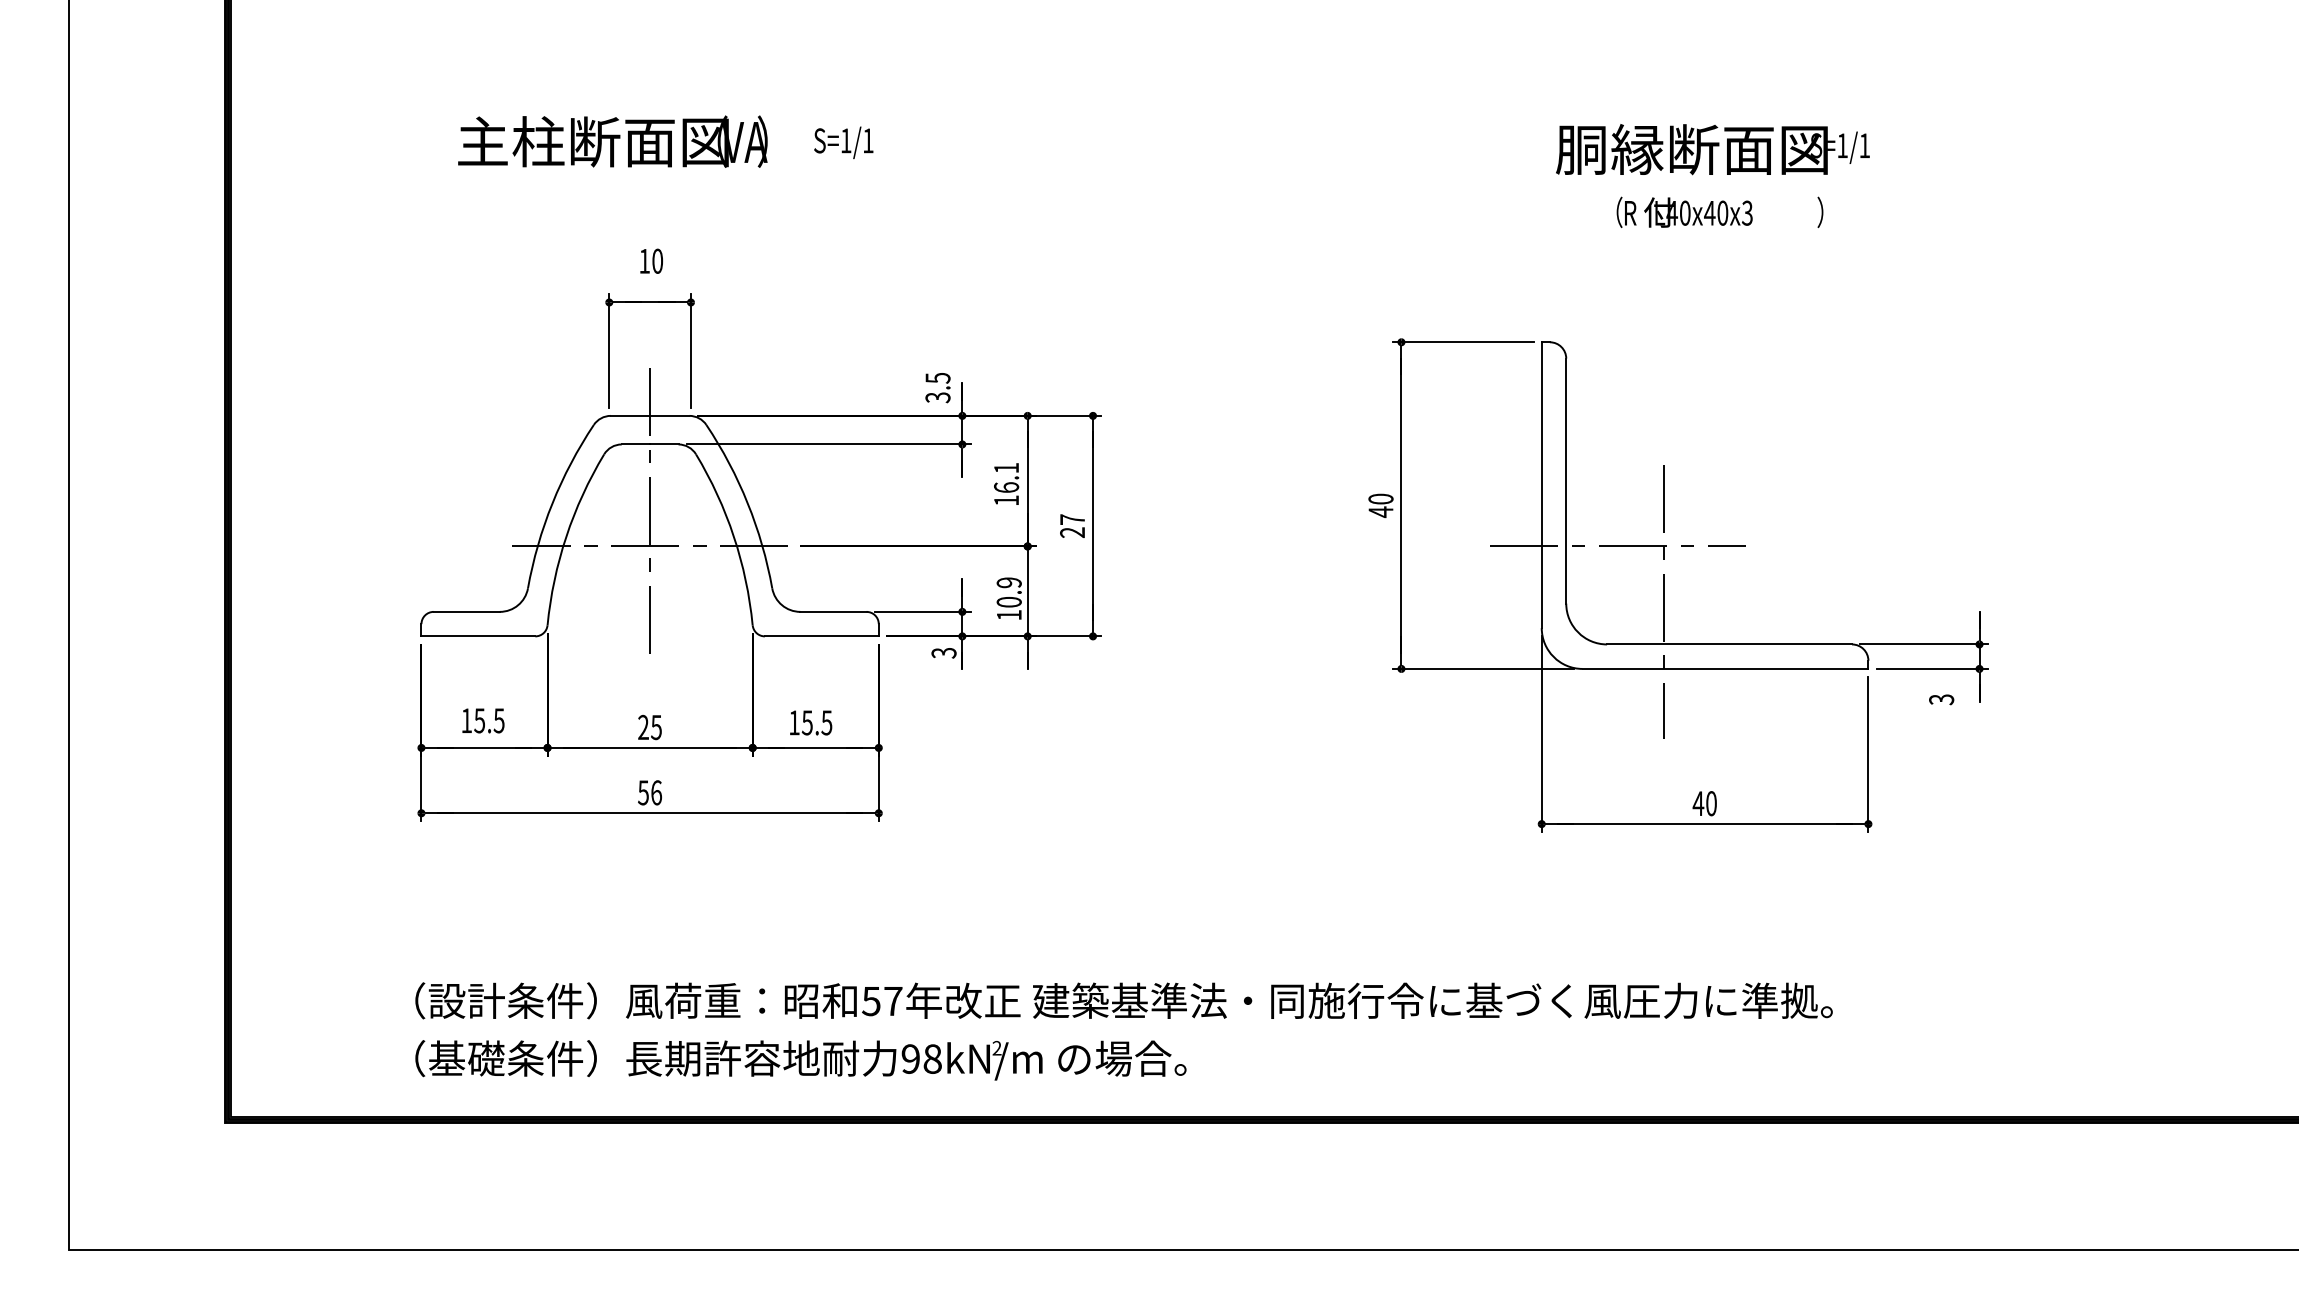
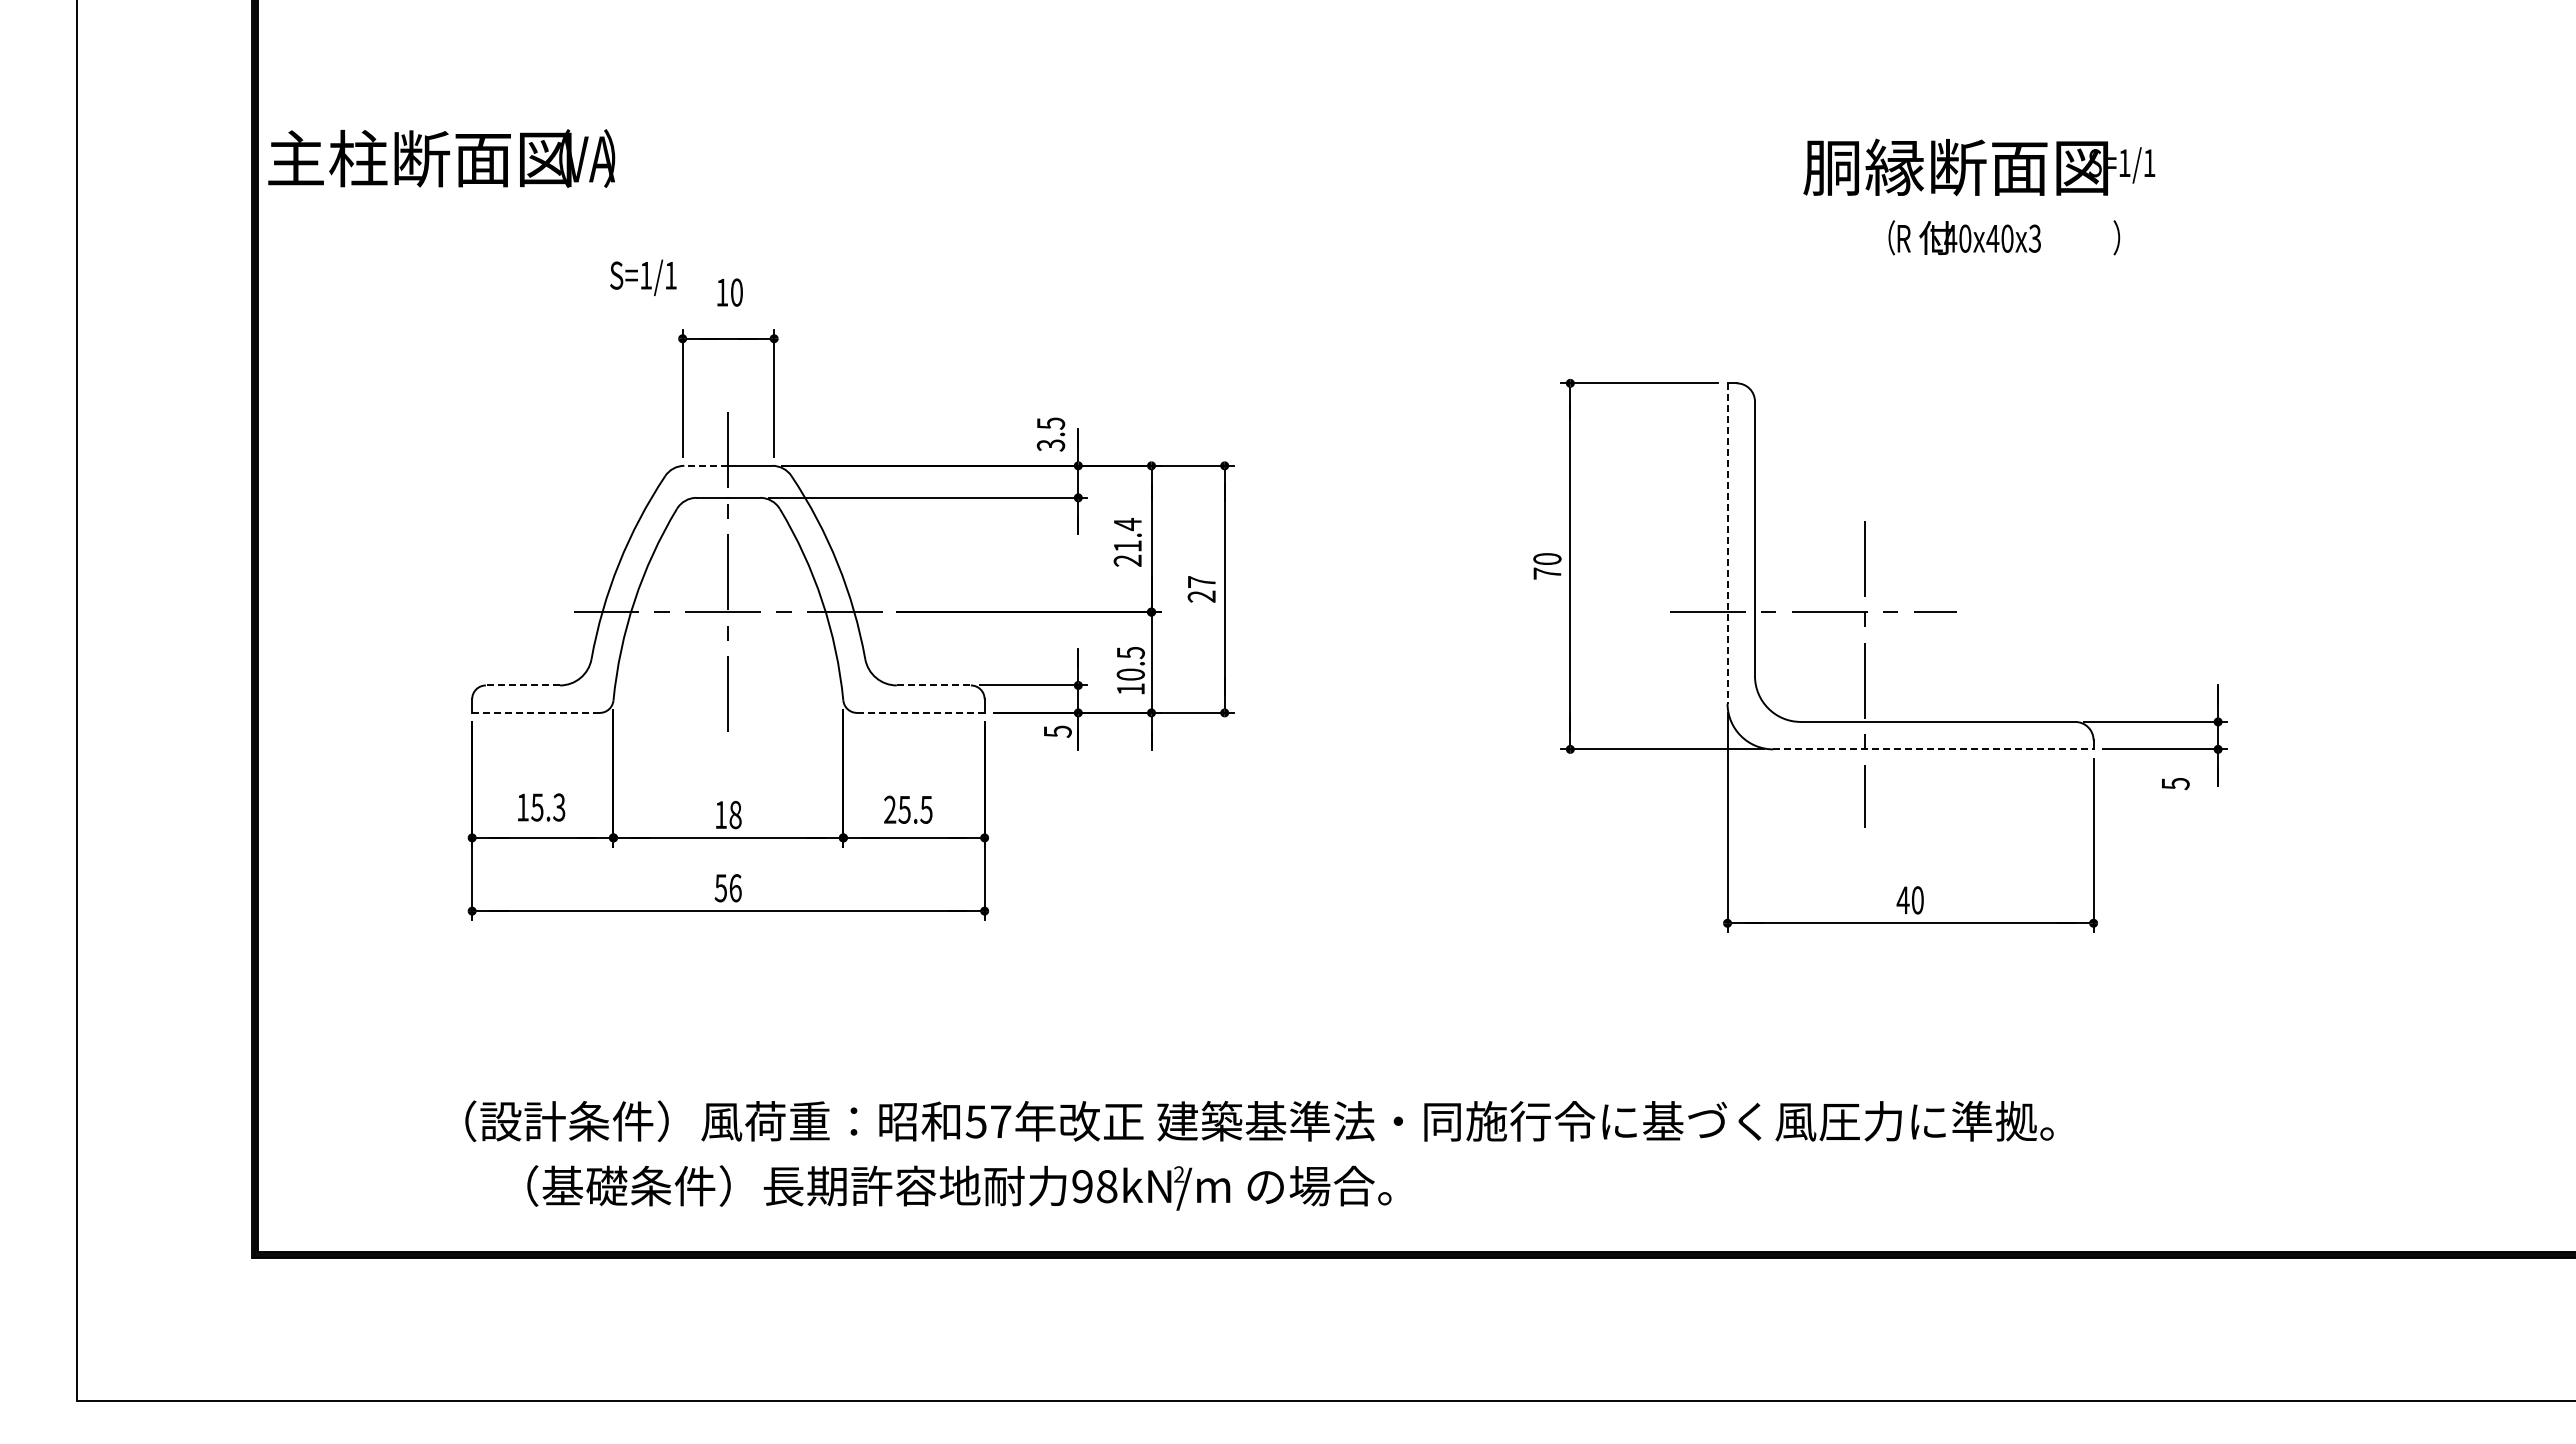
text: (612, 141) -> (441, 158), moved
text: (843, 142) -> (643, 277), moved
text: (1713, 149) -> (1979, 167), moved
text: (1720, 212) -> (2004, 237), moved
line: (629, 415) -> (705, 465), solid -> dashed
text: (1006, 484) -> (1127, 542), 16.1 -> 21.4
line: (1541, 485) -> (1727, 543), solid -> dashed
text: (1381, 511) -> (1547, 573), 40 -> 70
text: (1008, 583) -> (1130, 653), 10.9 -> 10.5
line: (466, 611) -> (522, 685), solid -> dashed
line: (834, 611) -> (934, 685), solid -> dashed
line: (477, 636) -> (535, 712), solid -> dashed
line: (821, 636) -> (920, 712), solid -> dashed
text: (943, 652) -> (1057, 731), 3 -> 5
line: (1725, 669) -> (1933, 749), solid -> dashed
text: (1941, 699) -> (2175, 783), 3 -> 5
text: (499, 719) -> (559, 806), 15.5 -> 15.3
text: (794, 722) -> (890, 809), 15.5 -> 25.5
text: (650, 727) -> (728, 814), 25 -> 18
text: (801, 1059) -> (959, 1187), moved

